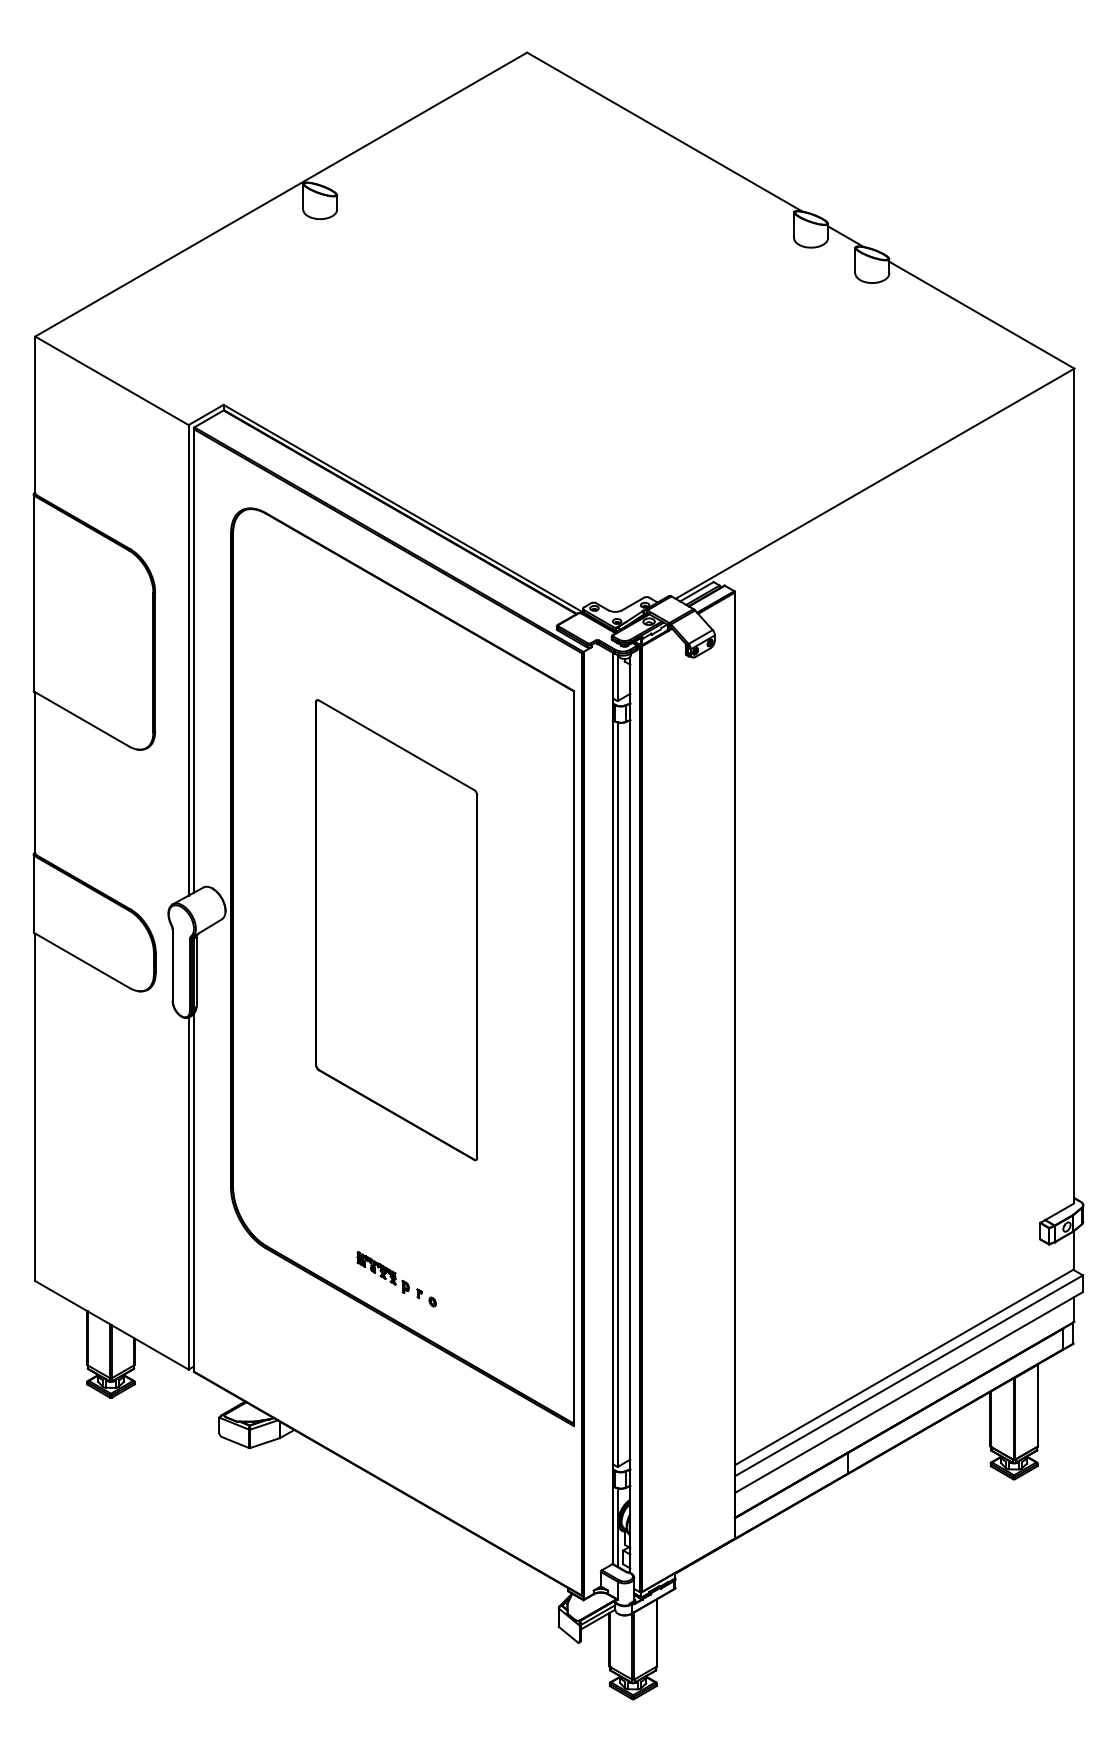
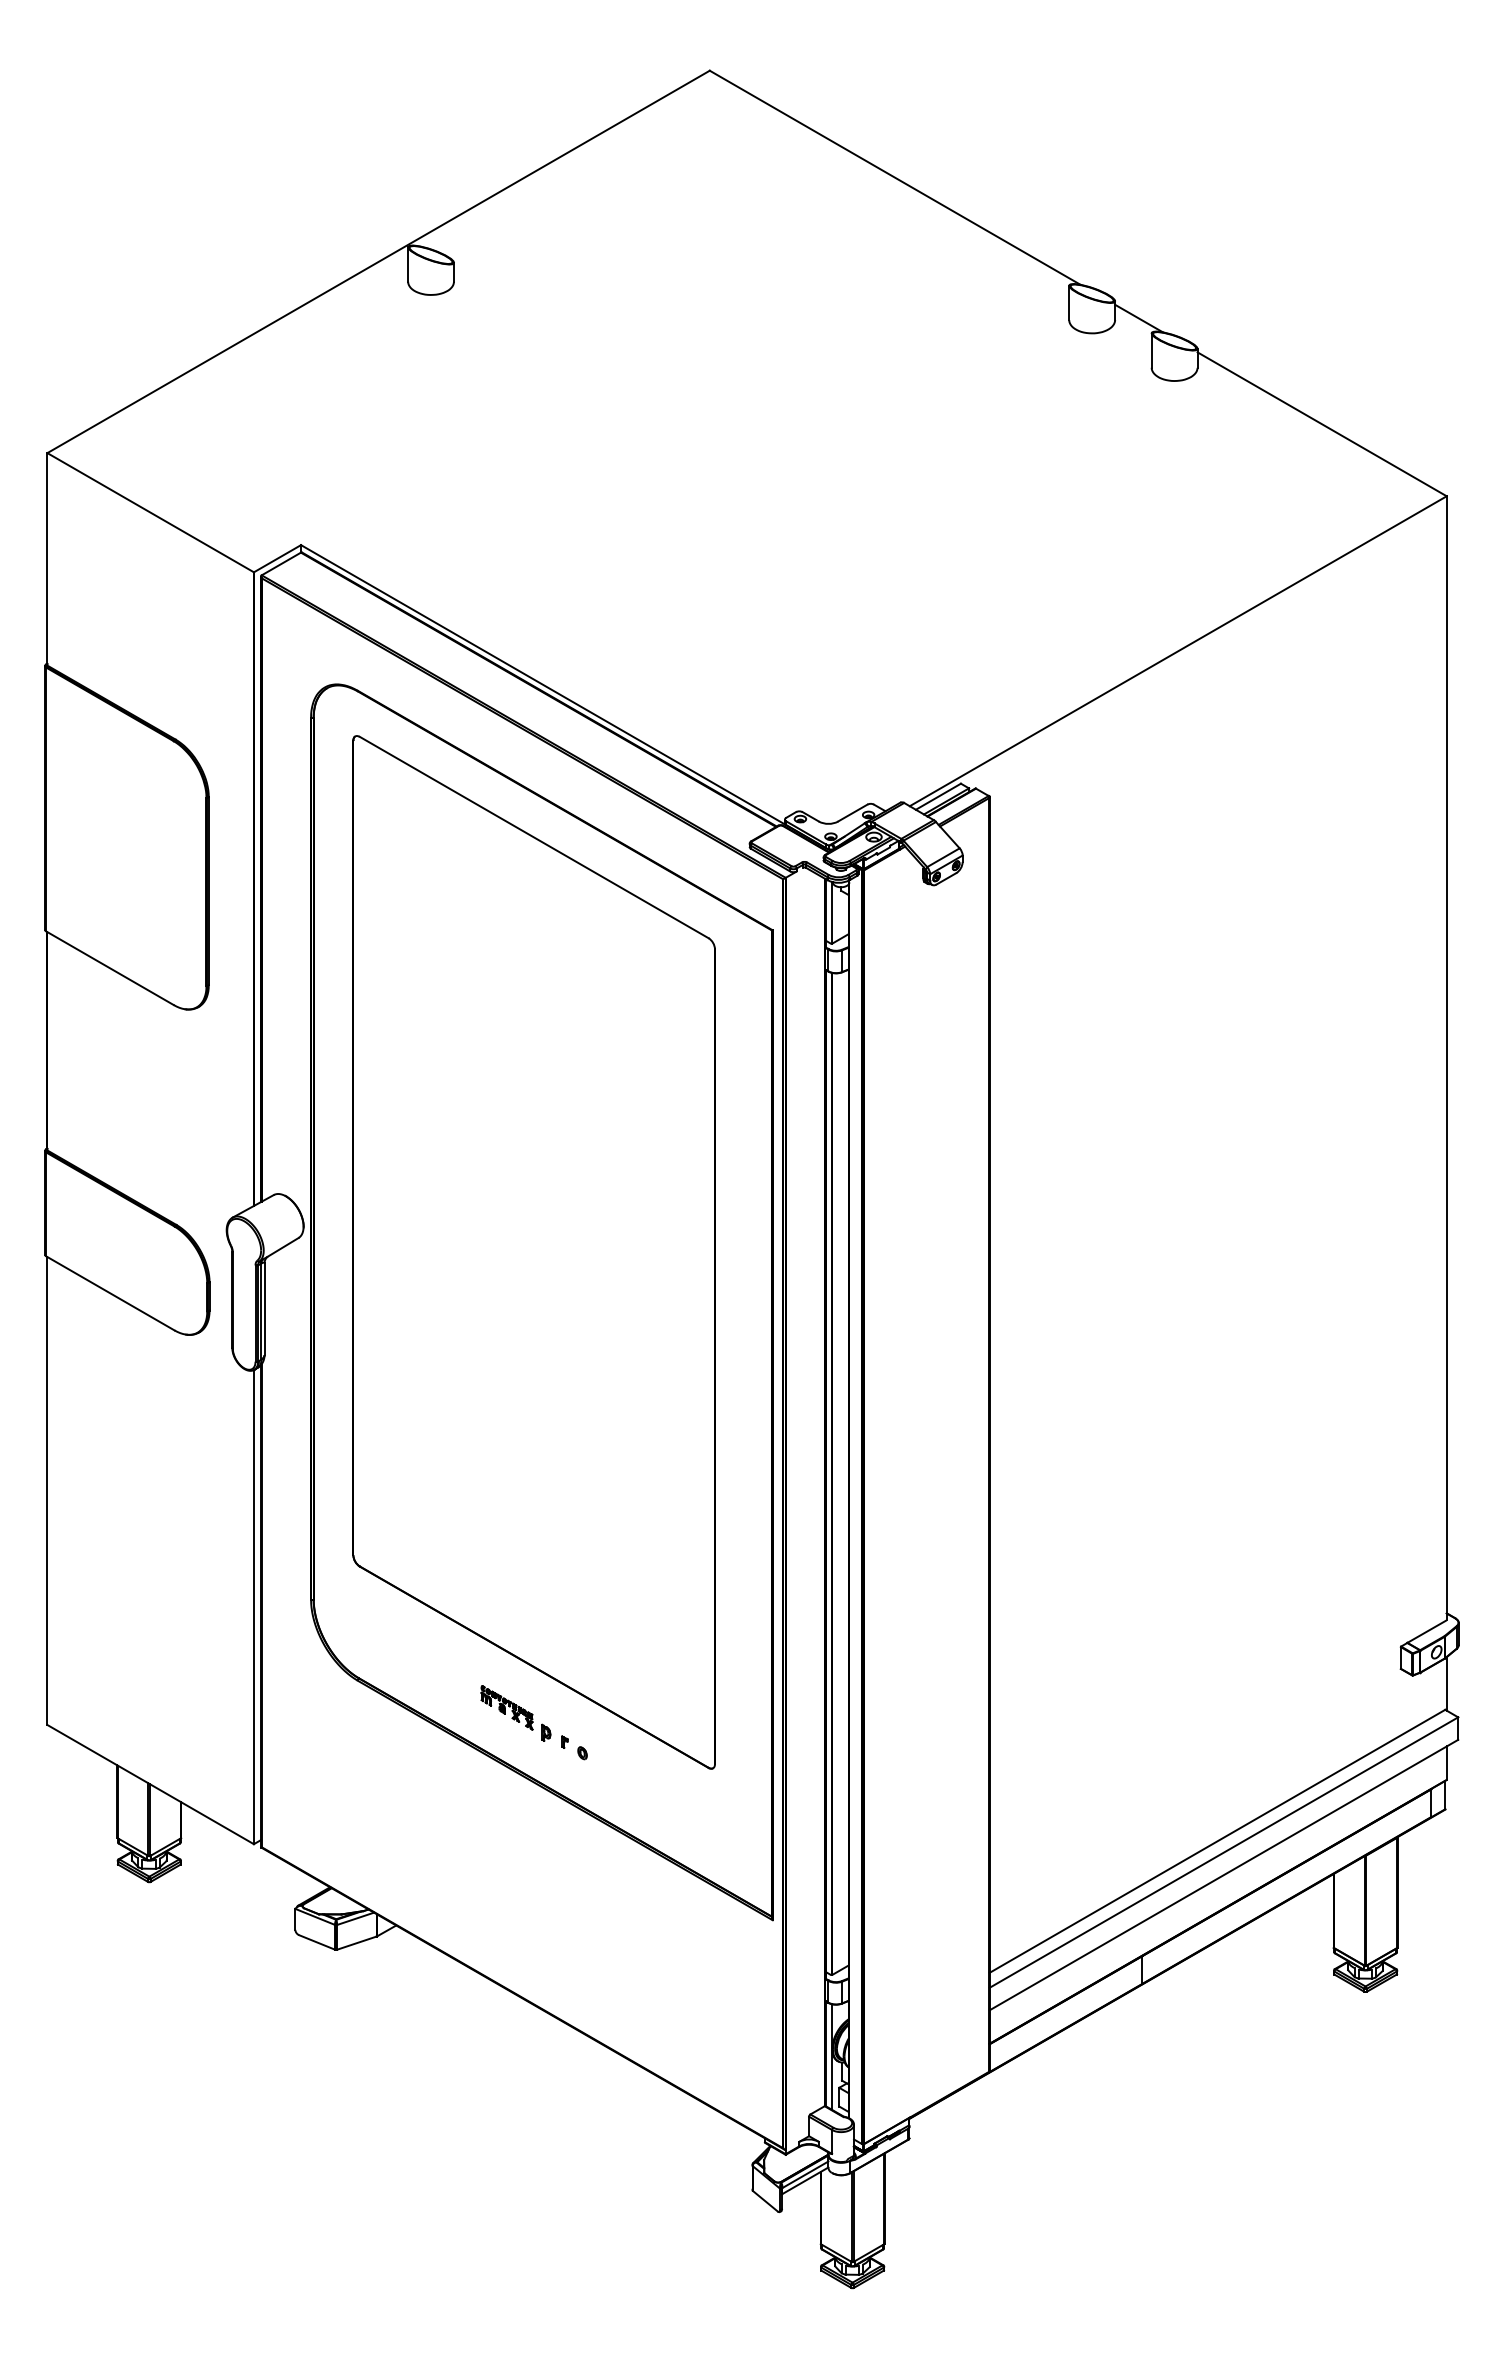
part: (396, 930) -> (533, 1252), size x1.67

